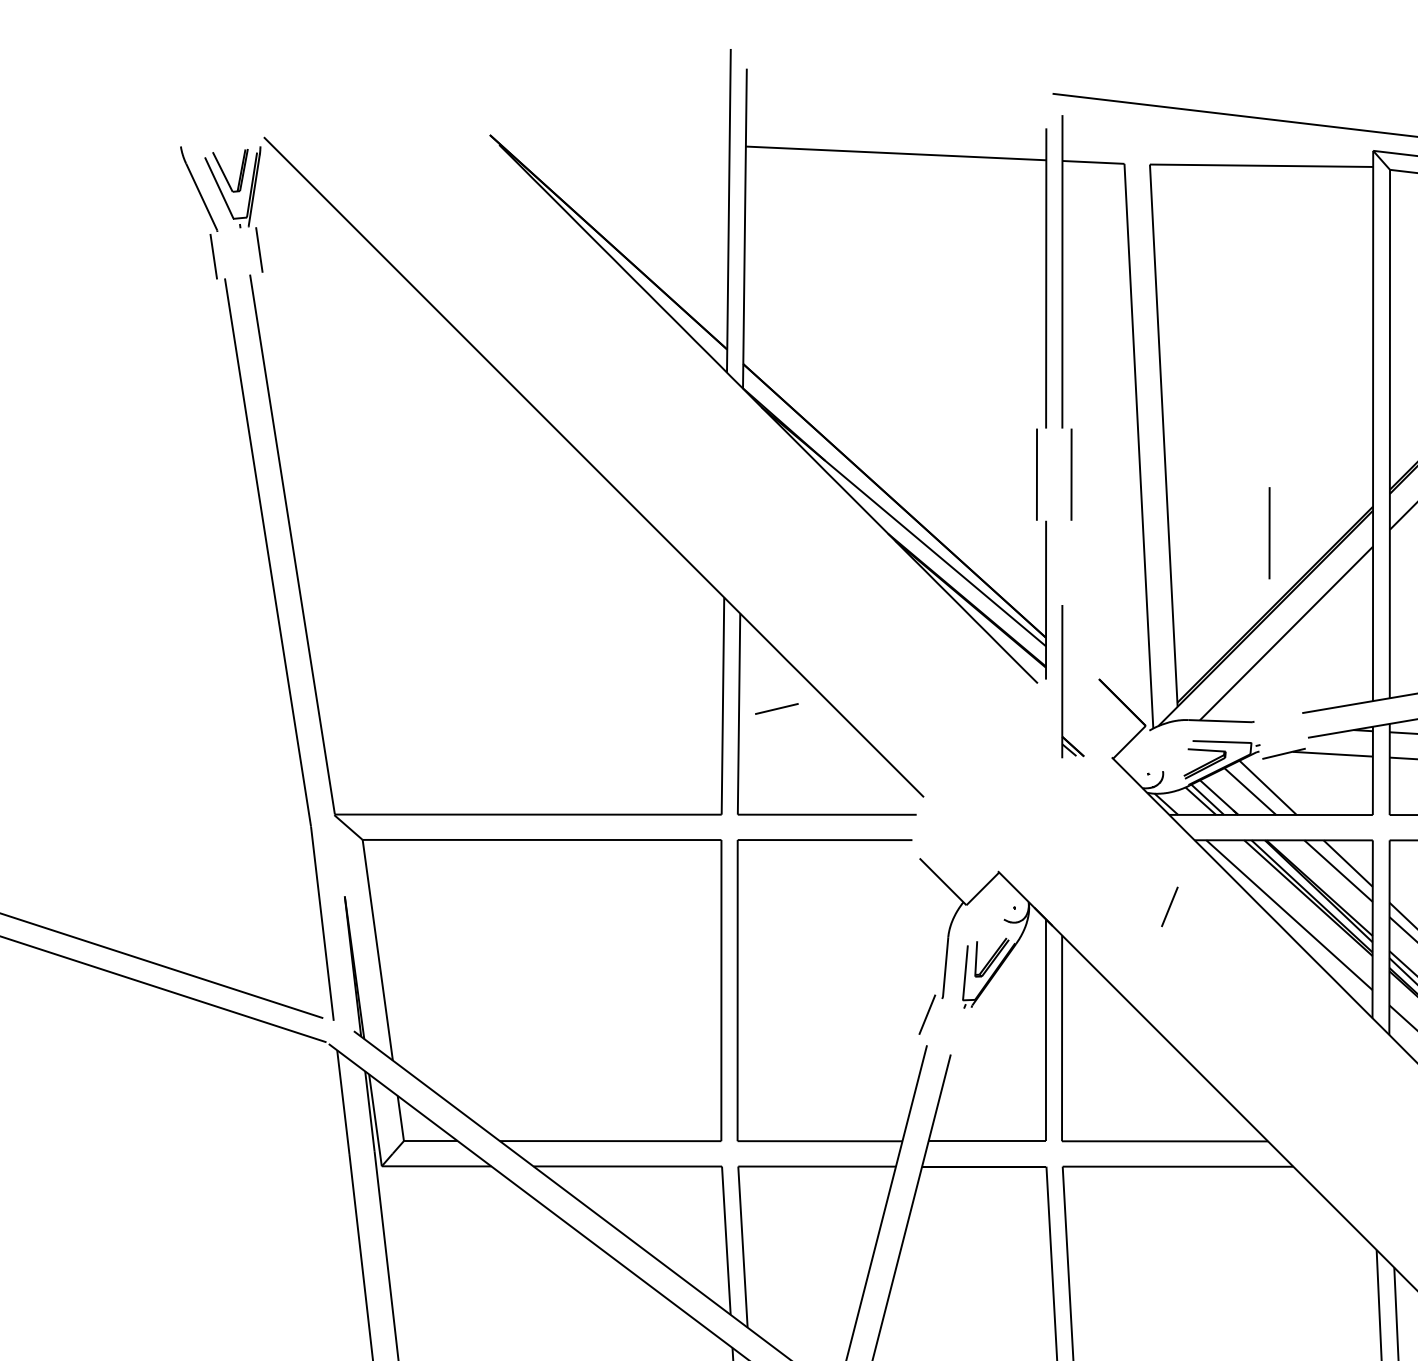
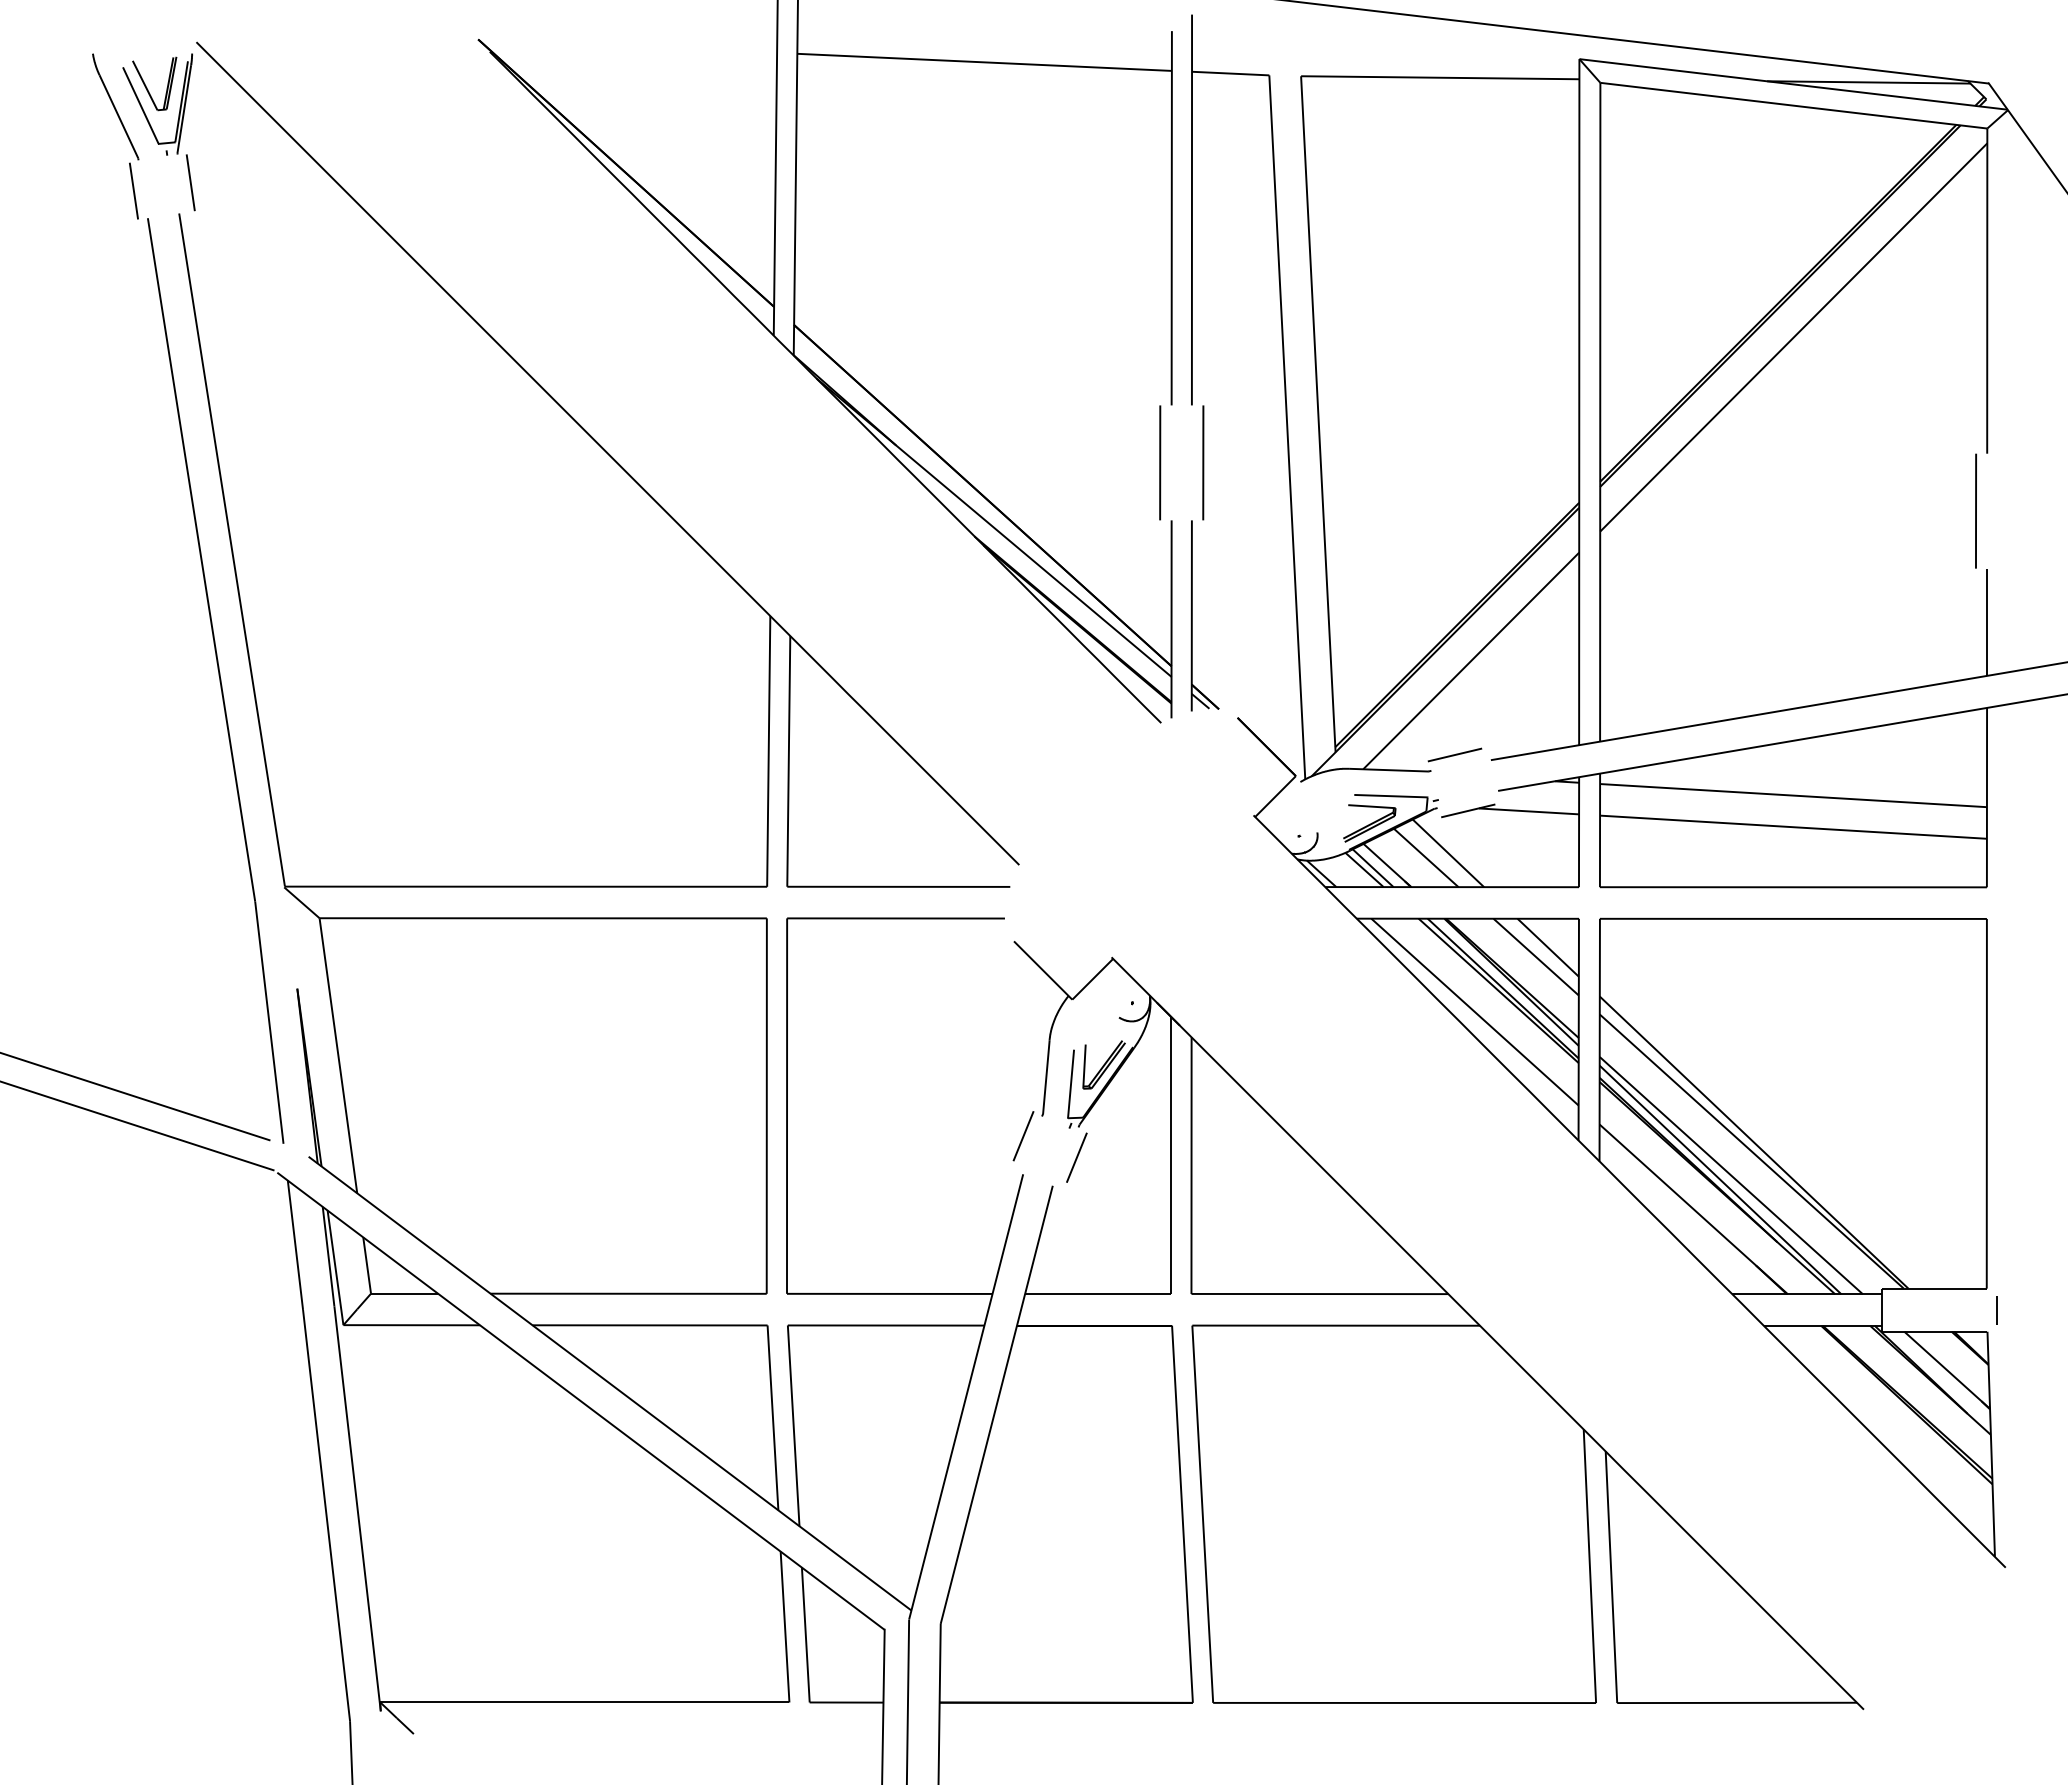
line: (1269, 532) -> (1450, 535), removed
part: (1062, 681) -> (1192, 615), moved
line: (776, 708) -> (1454, 754), moved
line: (1169, 906) -> (1076, 1157), moved

